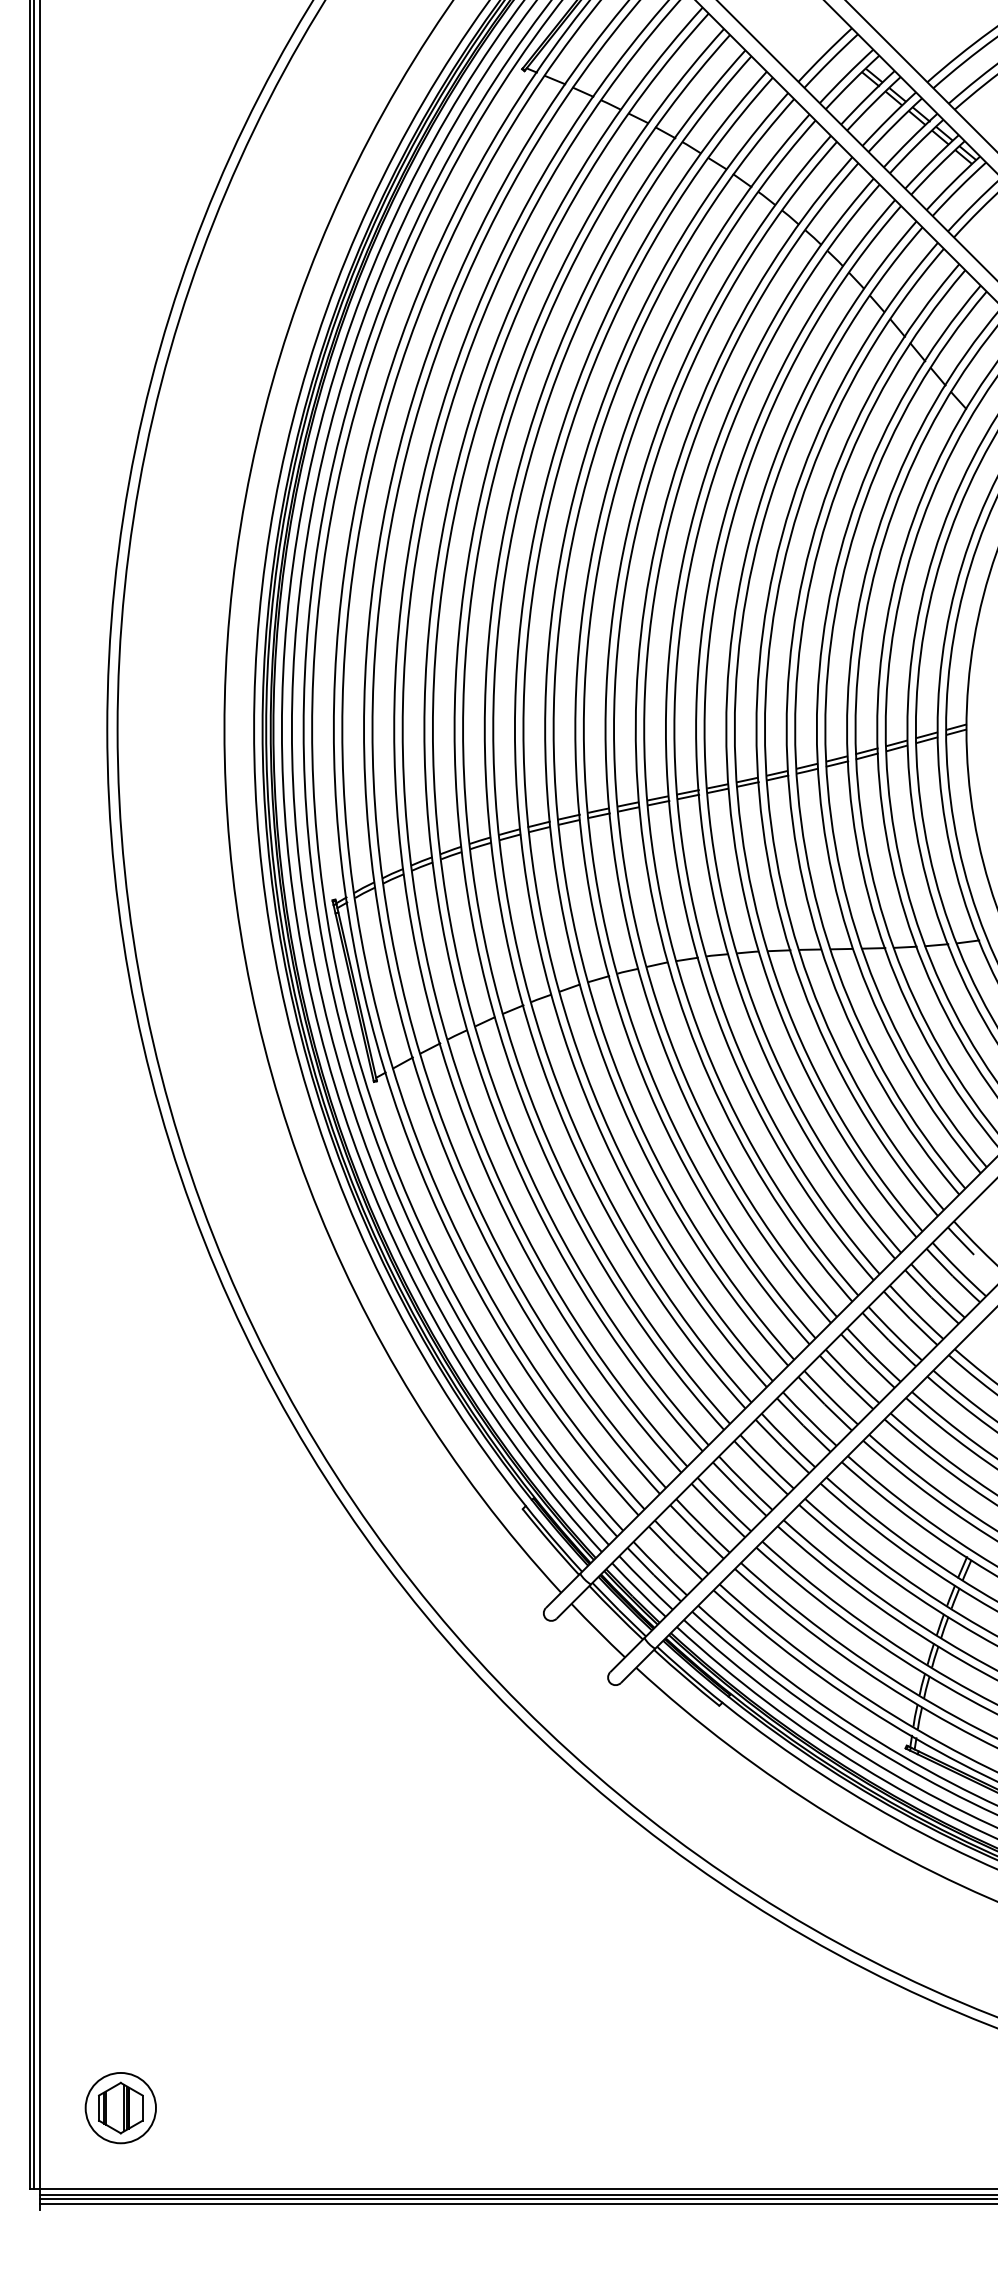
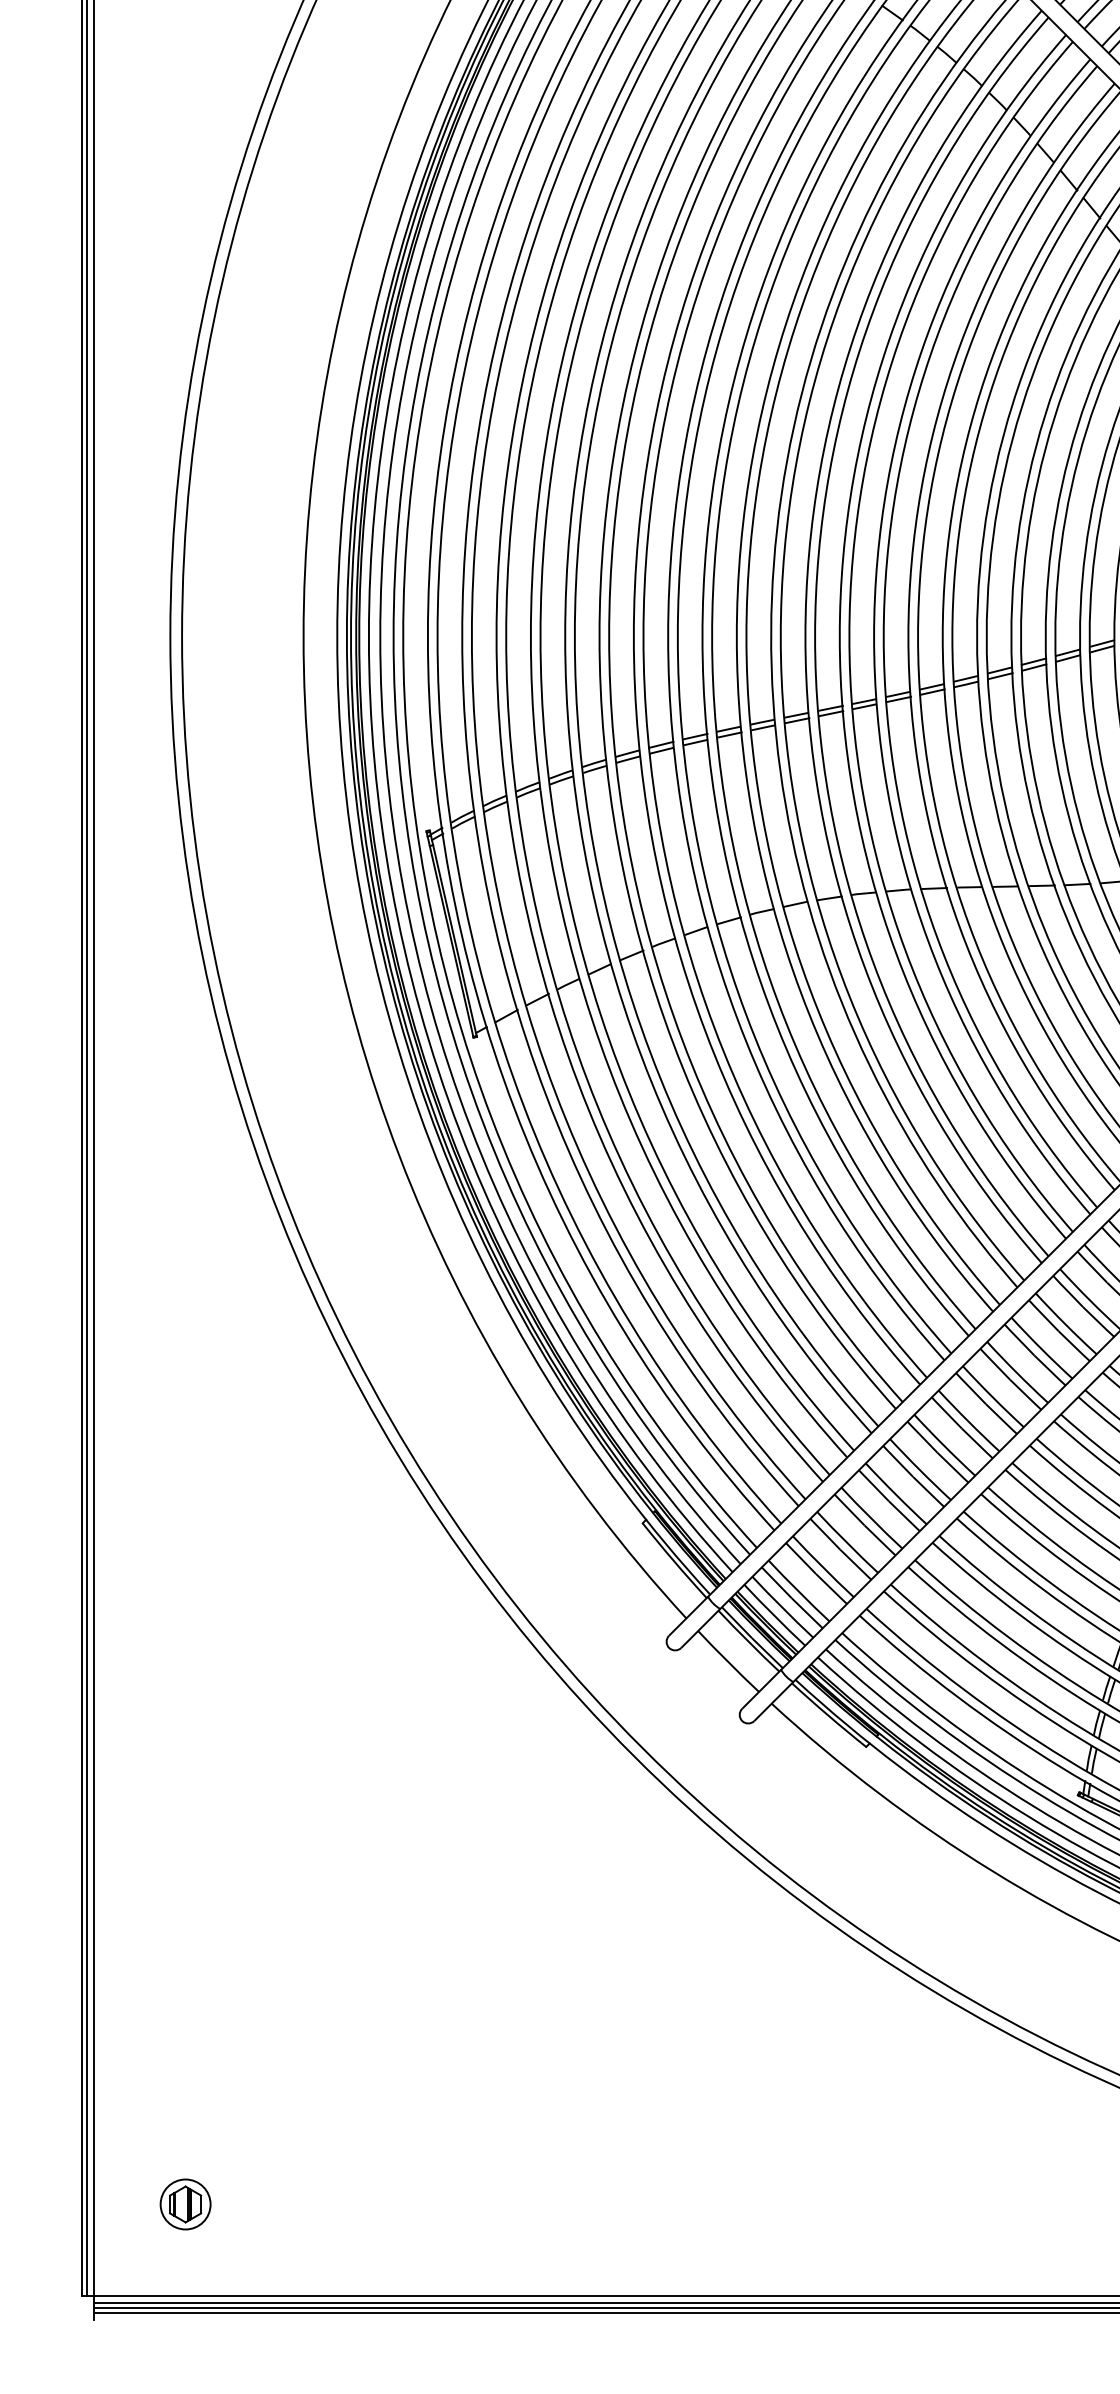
part: (120, 2108) -> (185, 2204), size x0.62

